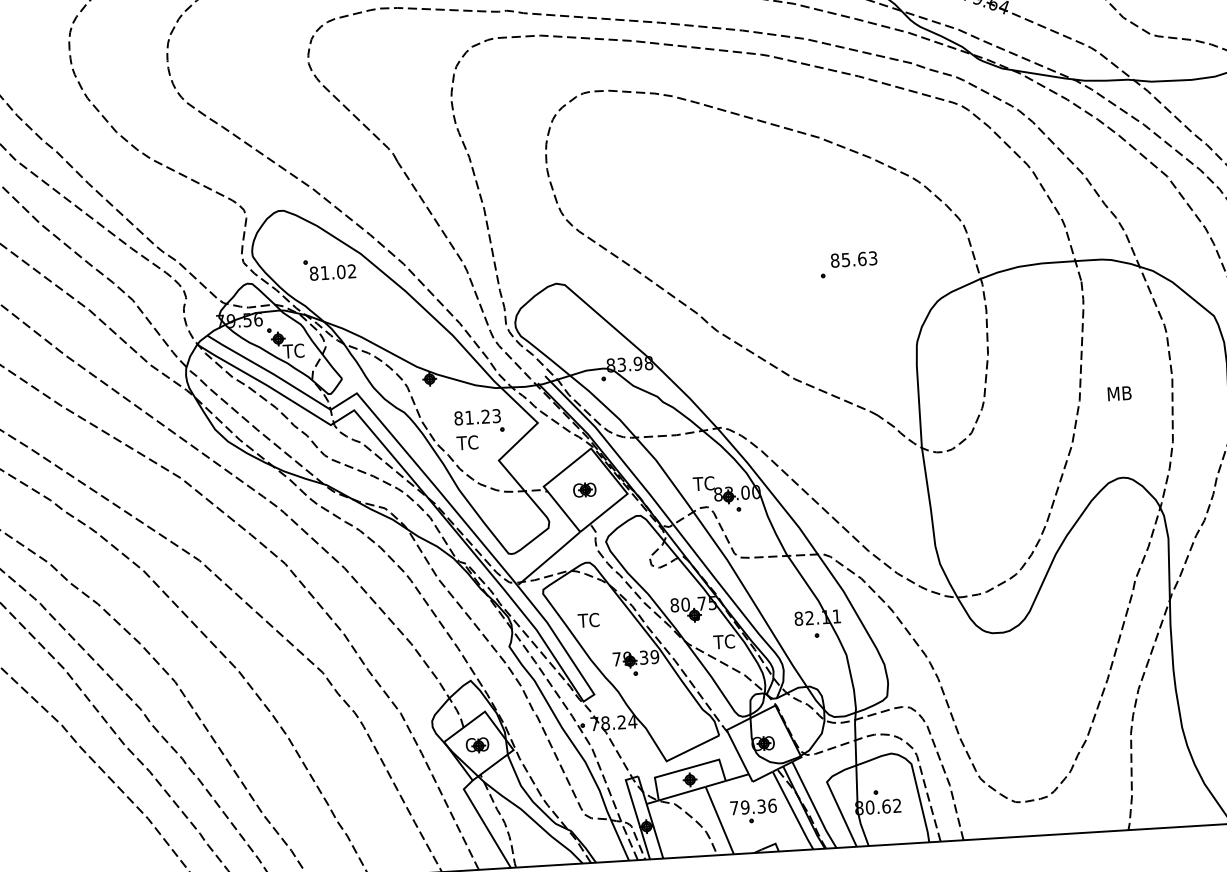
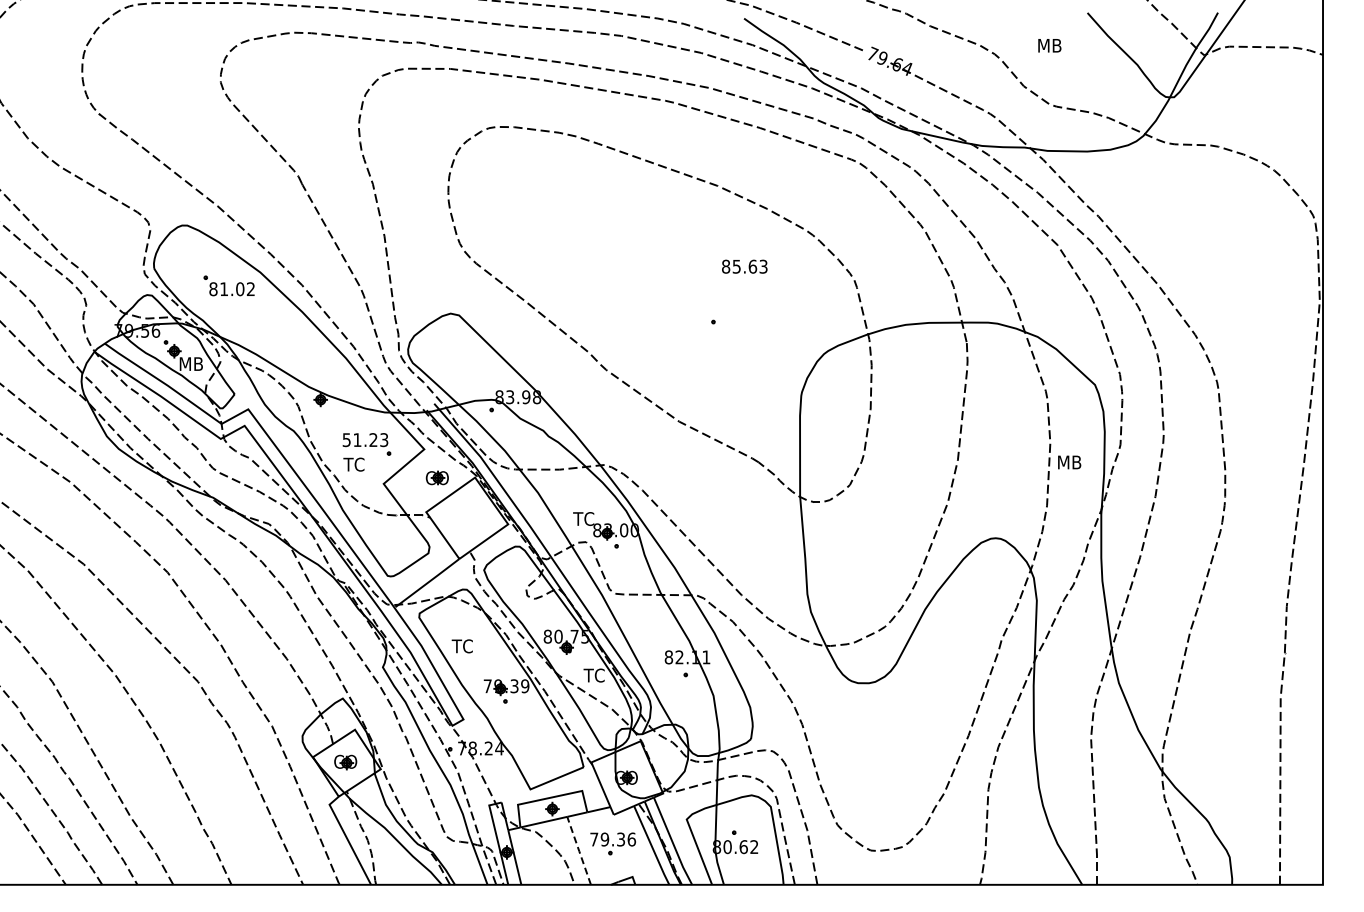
text: (853, 259) -> (744, 266), moved
text: (295, 351) -> (190, 364), TC -> MB
text: (1119, 393) -> (1069, 462), moved
text: (458, 418) -> (346, 440), 81.23 -> 51.23
part: (583, 489) -> (436, 477), moved
line: (720, 821) -> (579, 851), solid -> dashed

